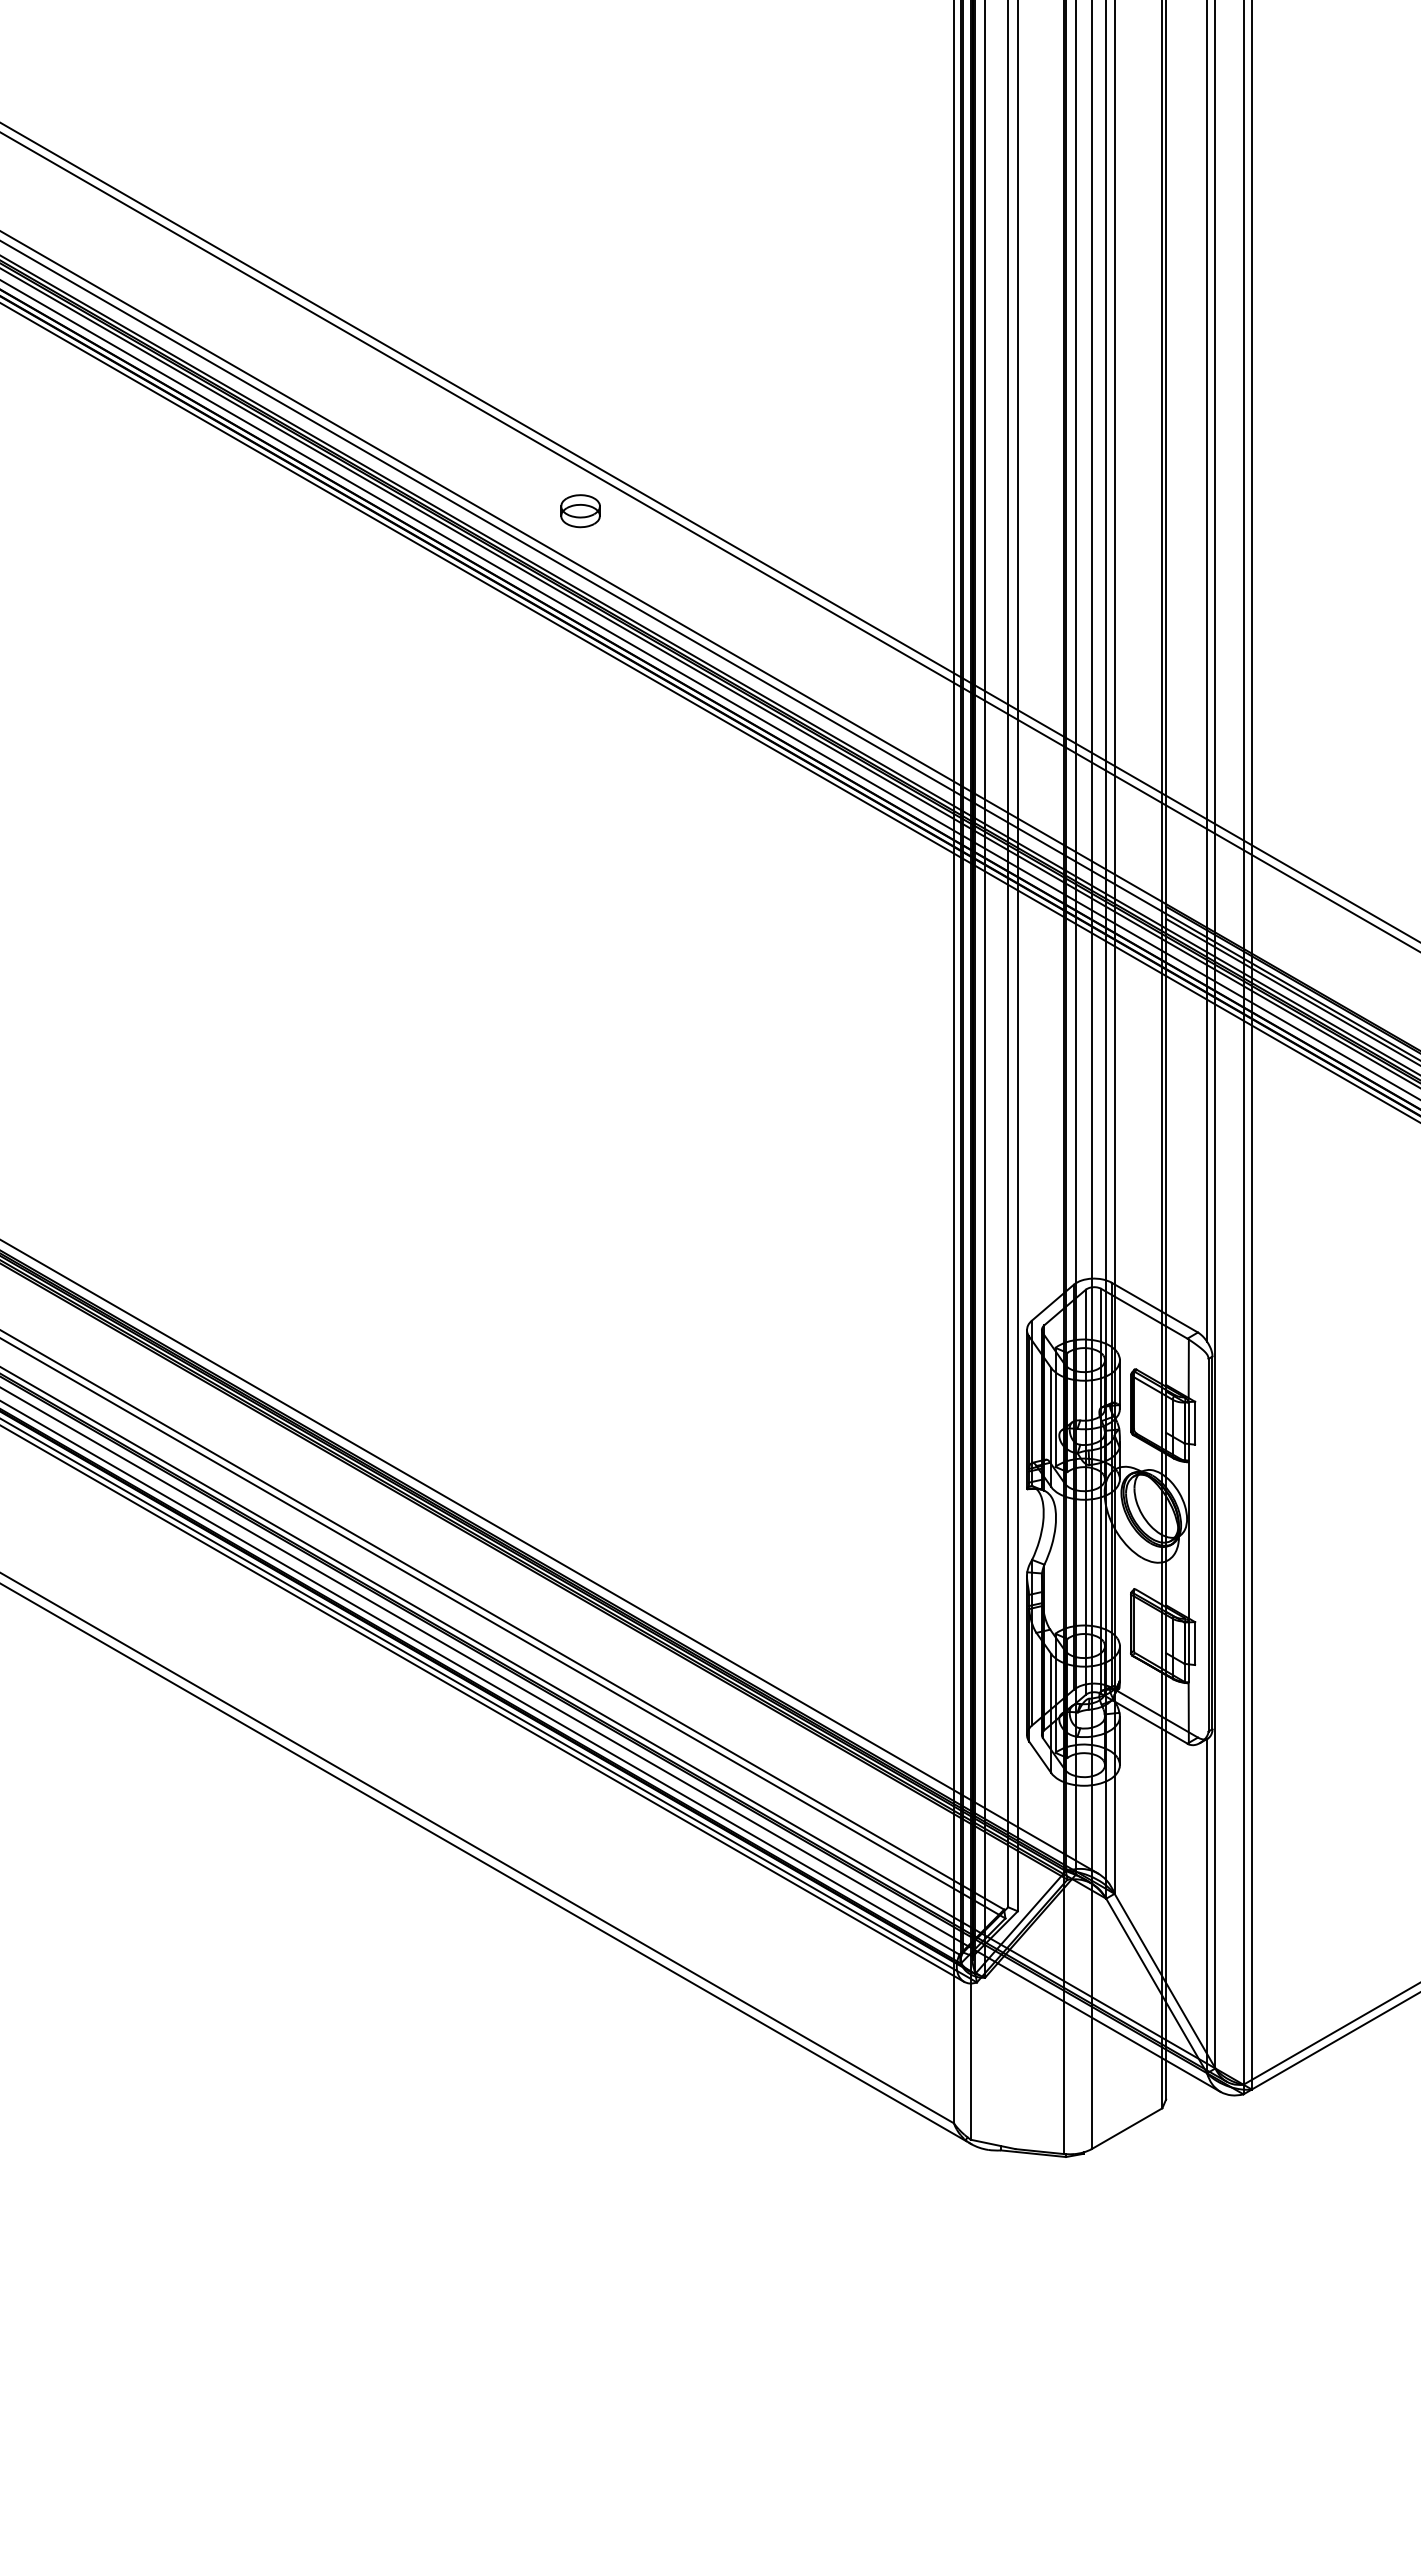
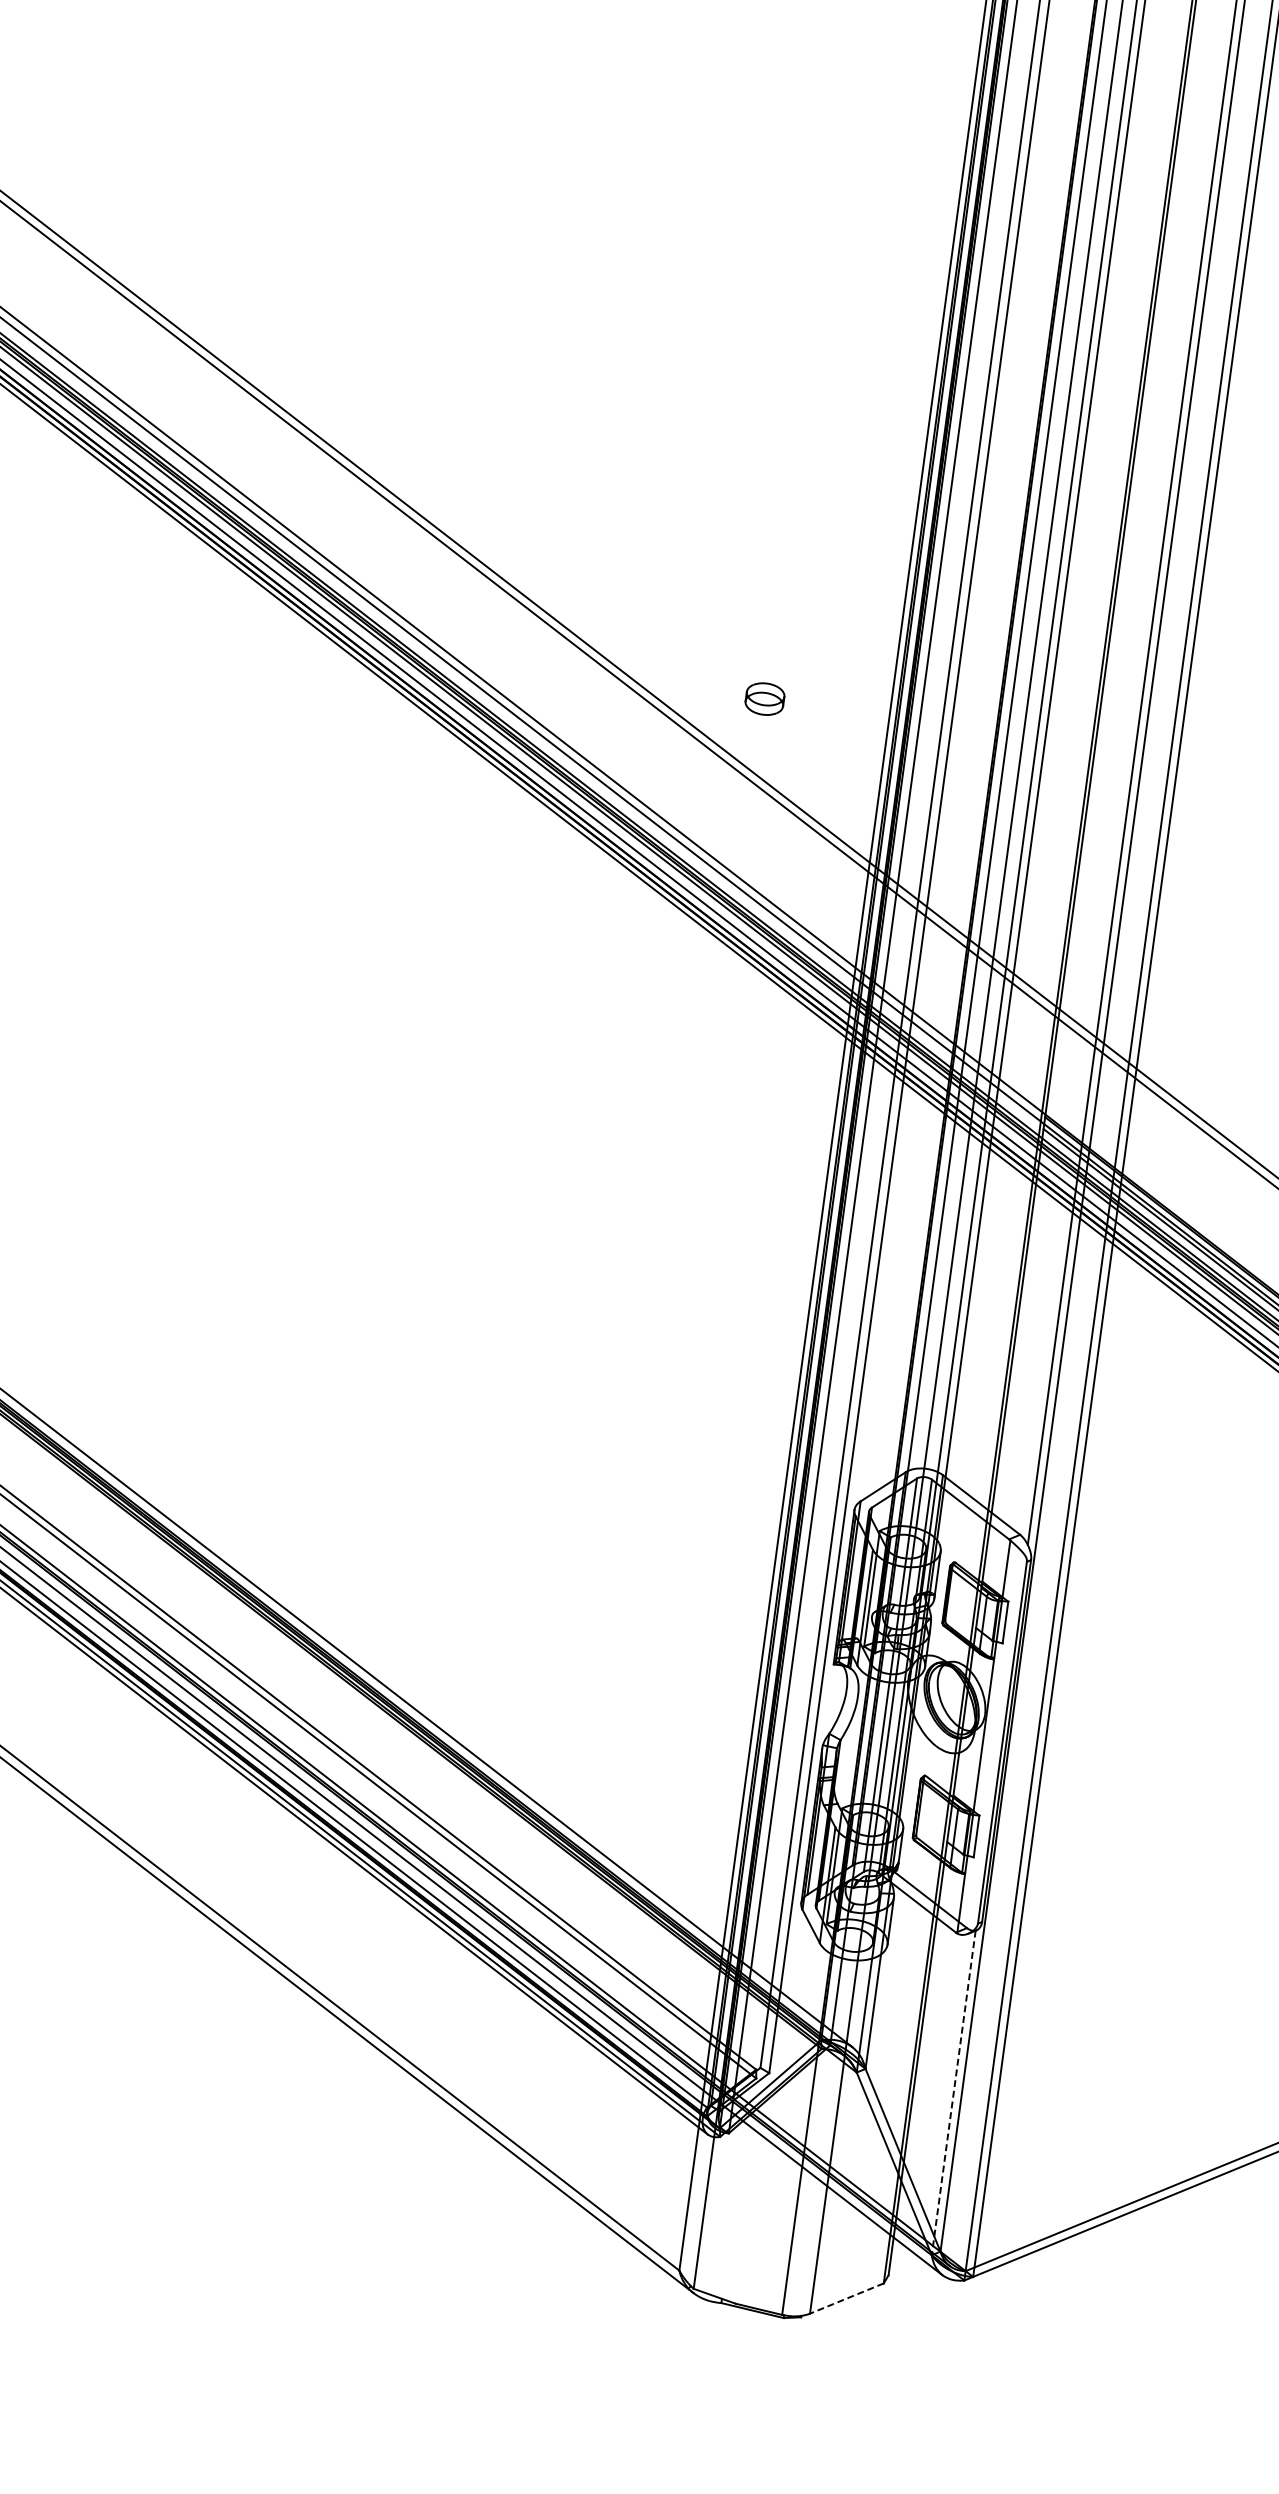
part: (580, 511) -> (764, 699), moved
line: (1207, 1906) -> (954, 2093), solid -> dashed
line: (1127, 2128) -> (847, 2298), solid -> dashed

